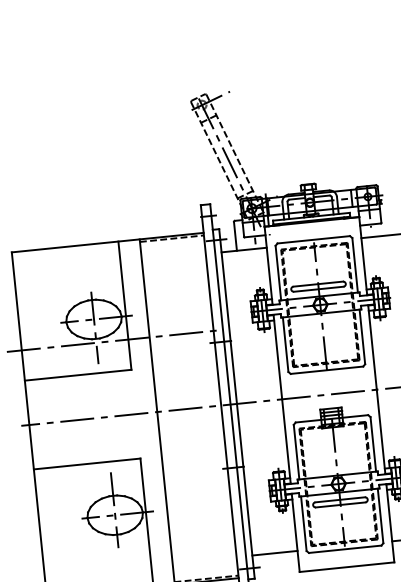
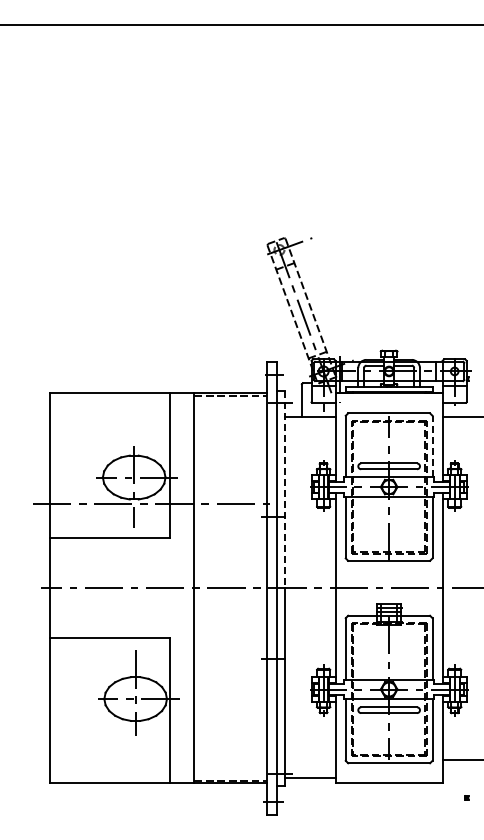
line: (355, 265) -> (432, 446), solid -> dashed
line: (228, 316) -> (284, 489), solid -> dashed
line: (274, 553) -> (309, 777), moved

